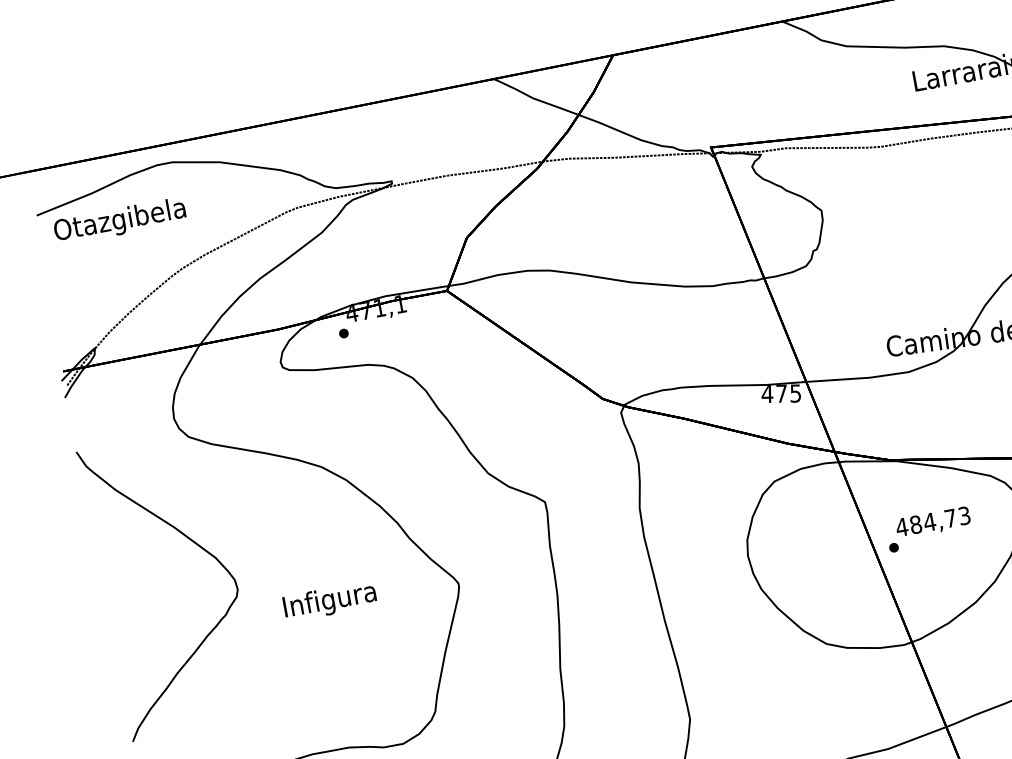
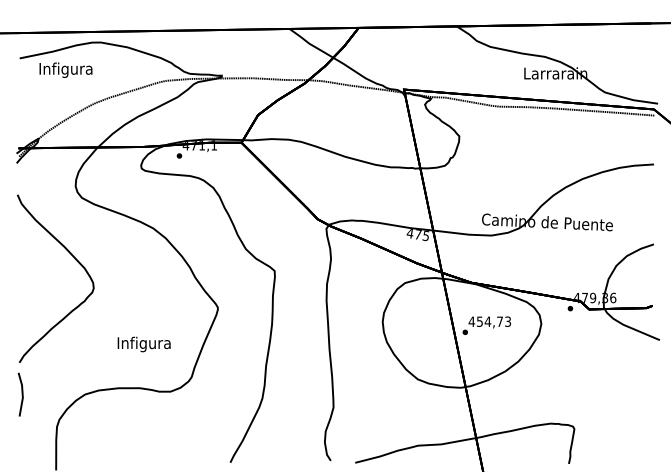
text: (119, 218) -> (65, 68), Otazgibela -> Infigura
text: (915, 524) -> (479, 321), 484,73 -> 454,73
text: (328, 601) -> (143, 344), moved

